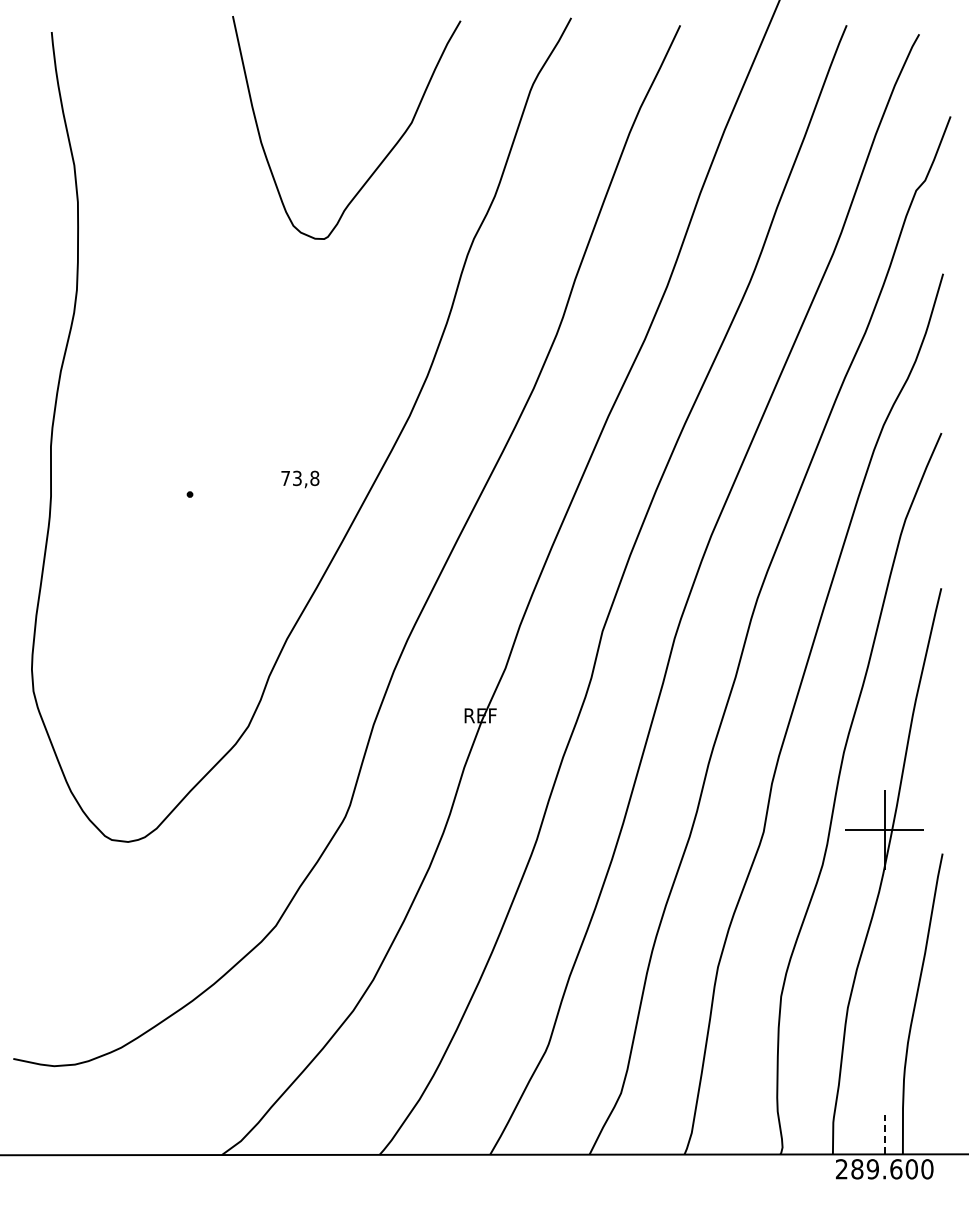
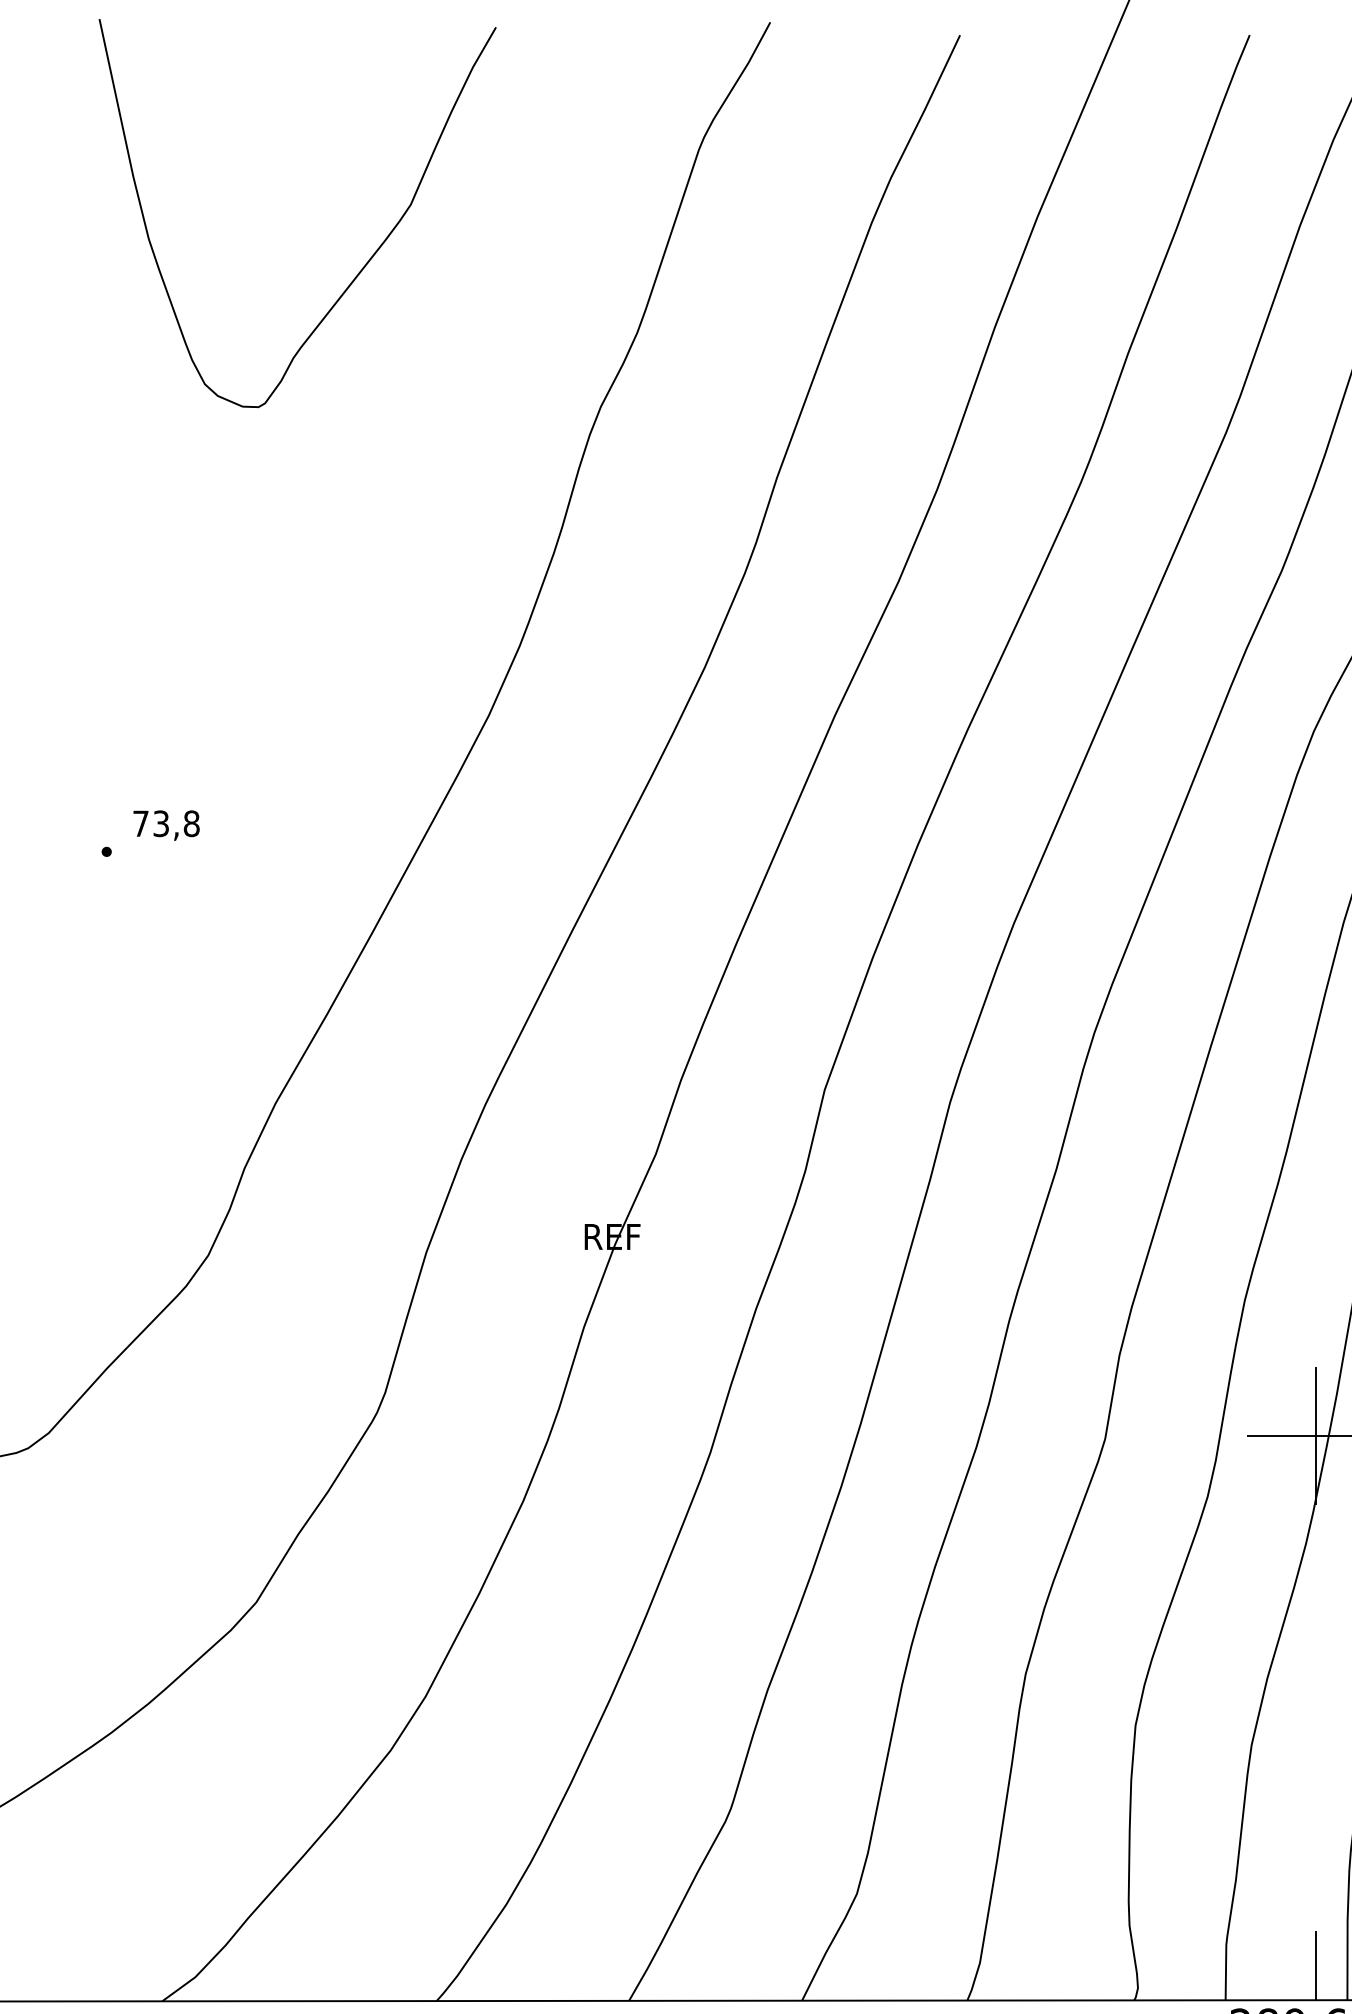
curve: (383, 158) -> (361, 266), moved
text: (300, 479) -> (166, 825), moved
line: (884, 1134) -> (1315, 1965), dashed -> solid

